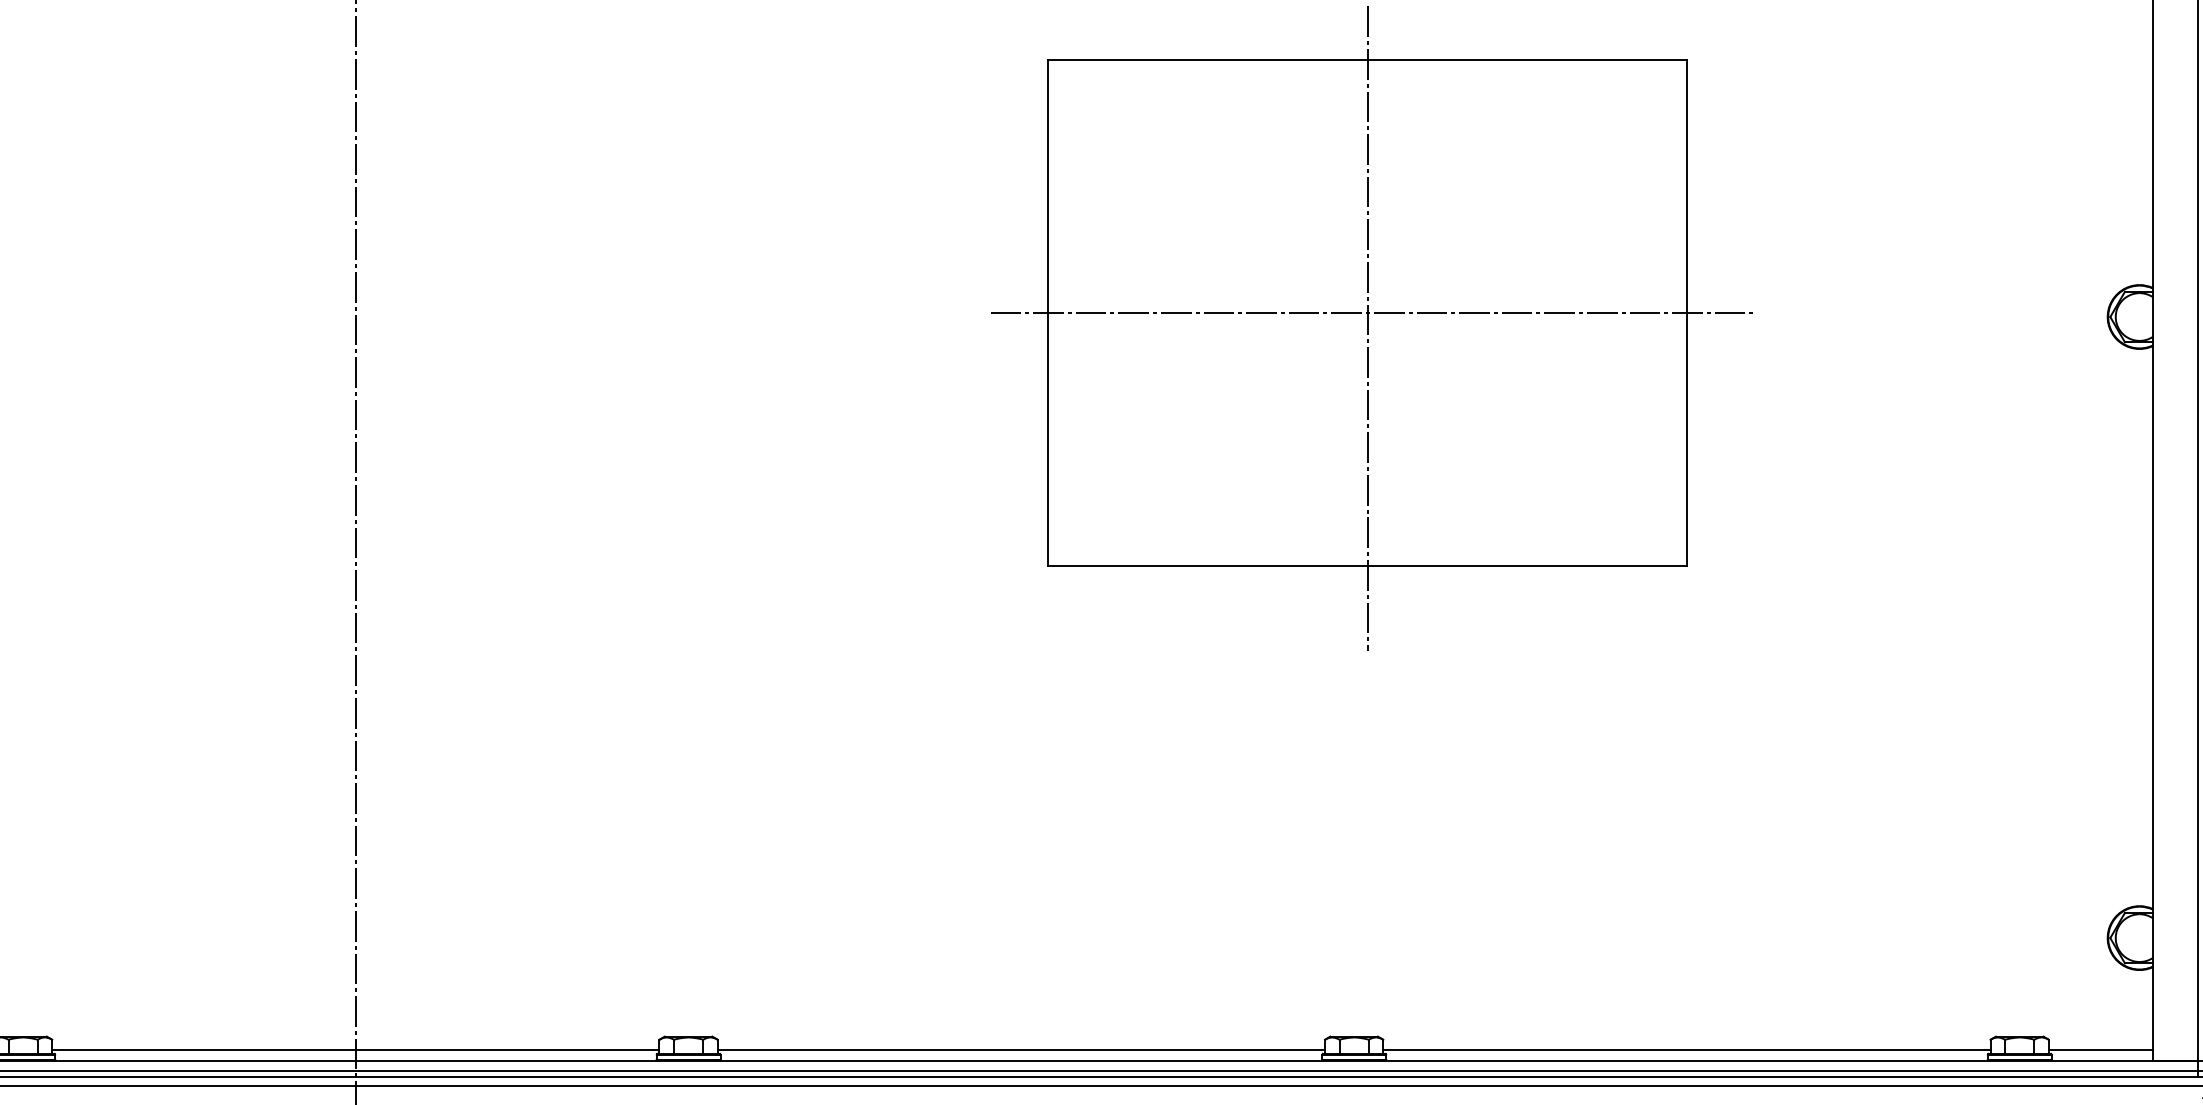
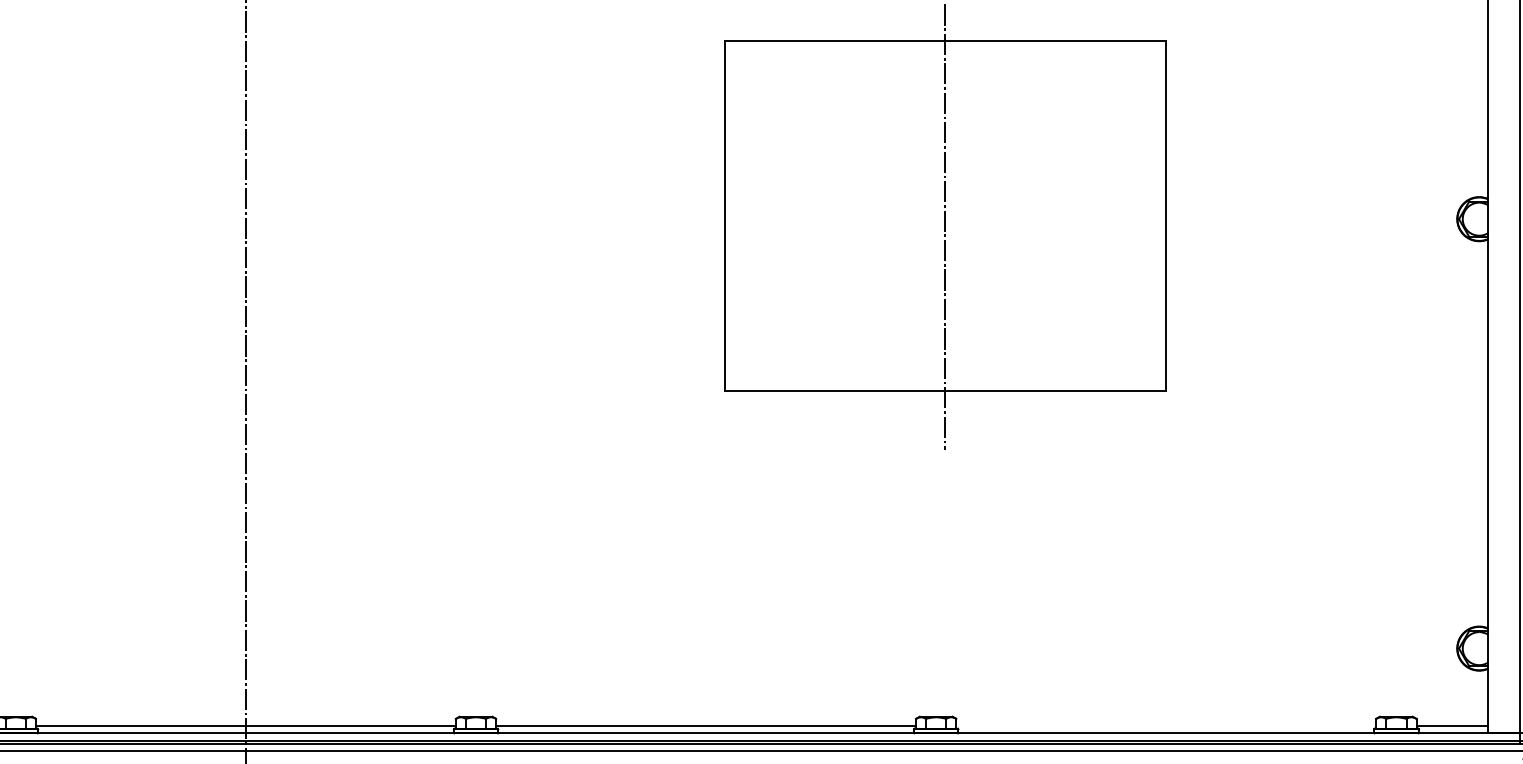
line: (1371, 313) -> (948, 216), removed
line: (1687, 1049) -> (1166, 725), removed

